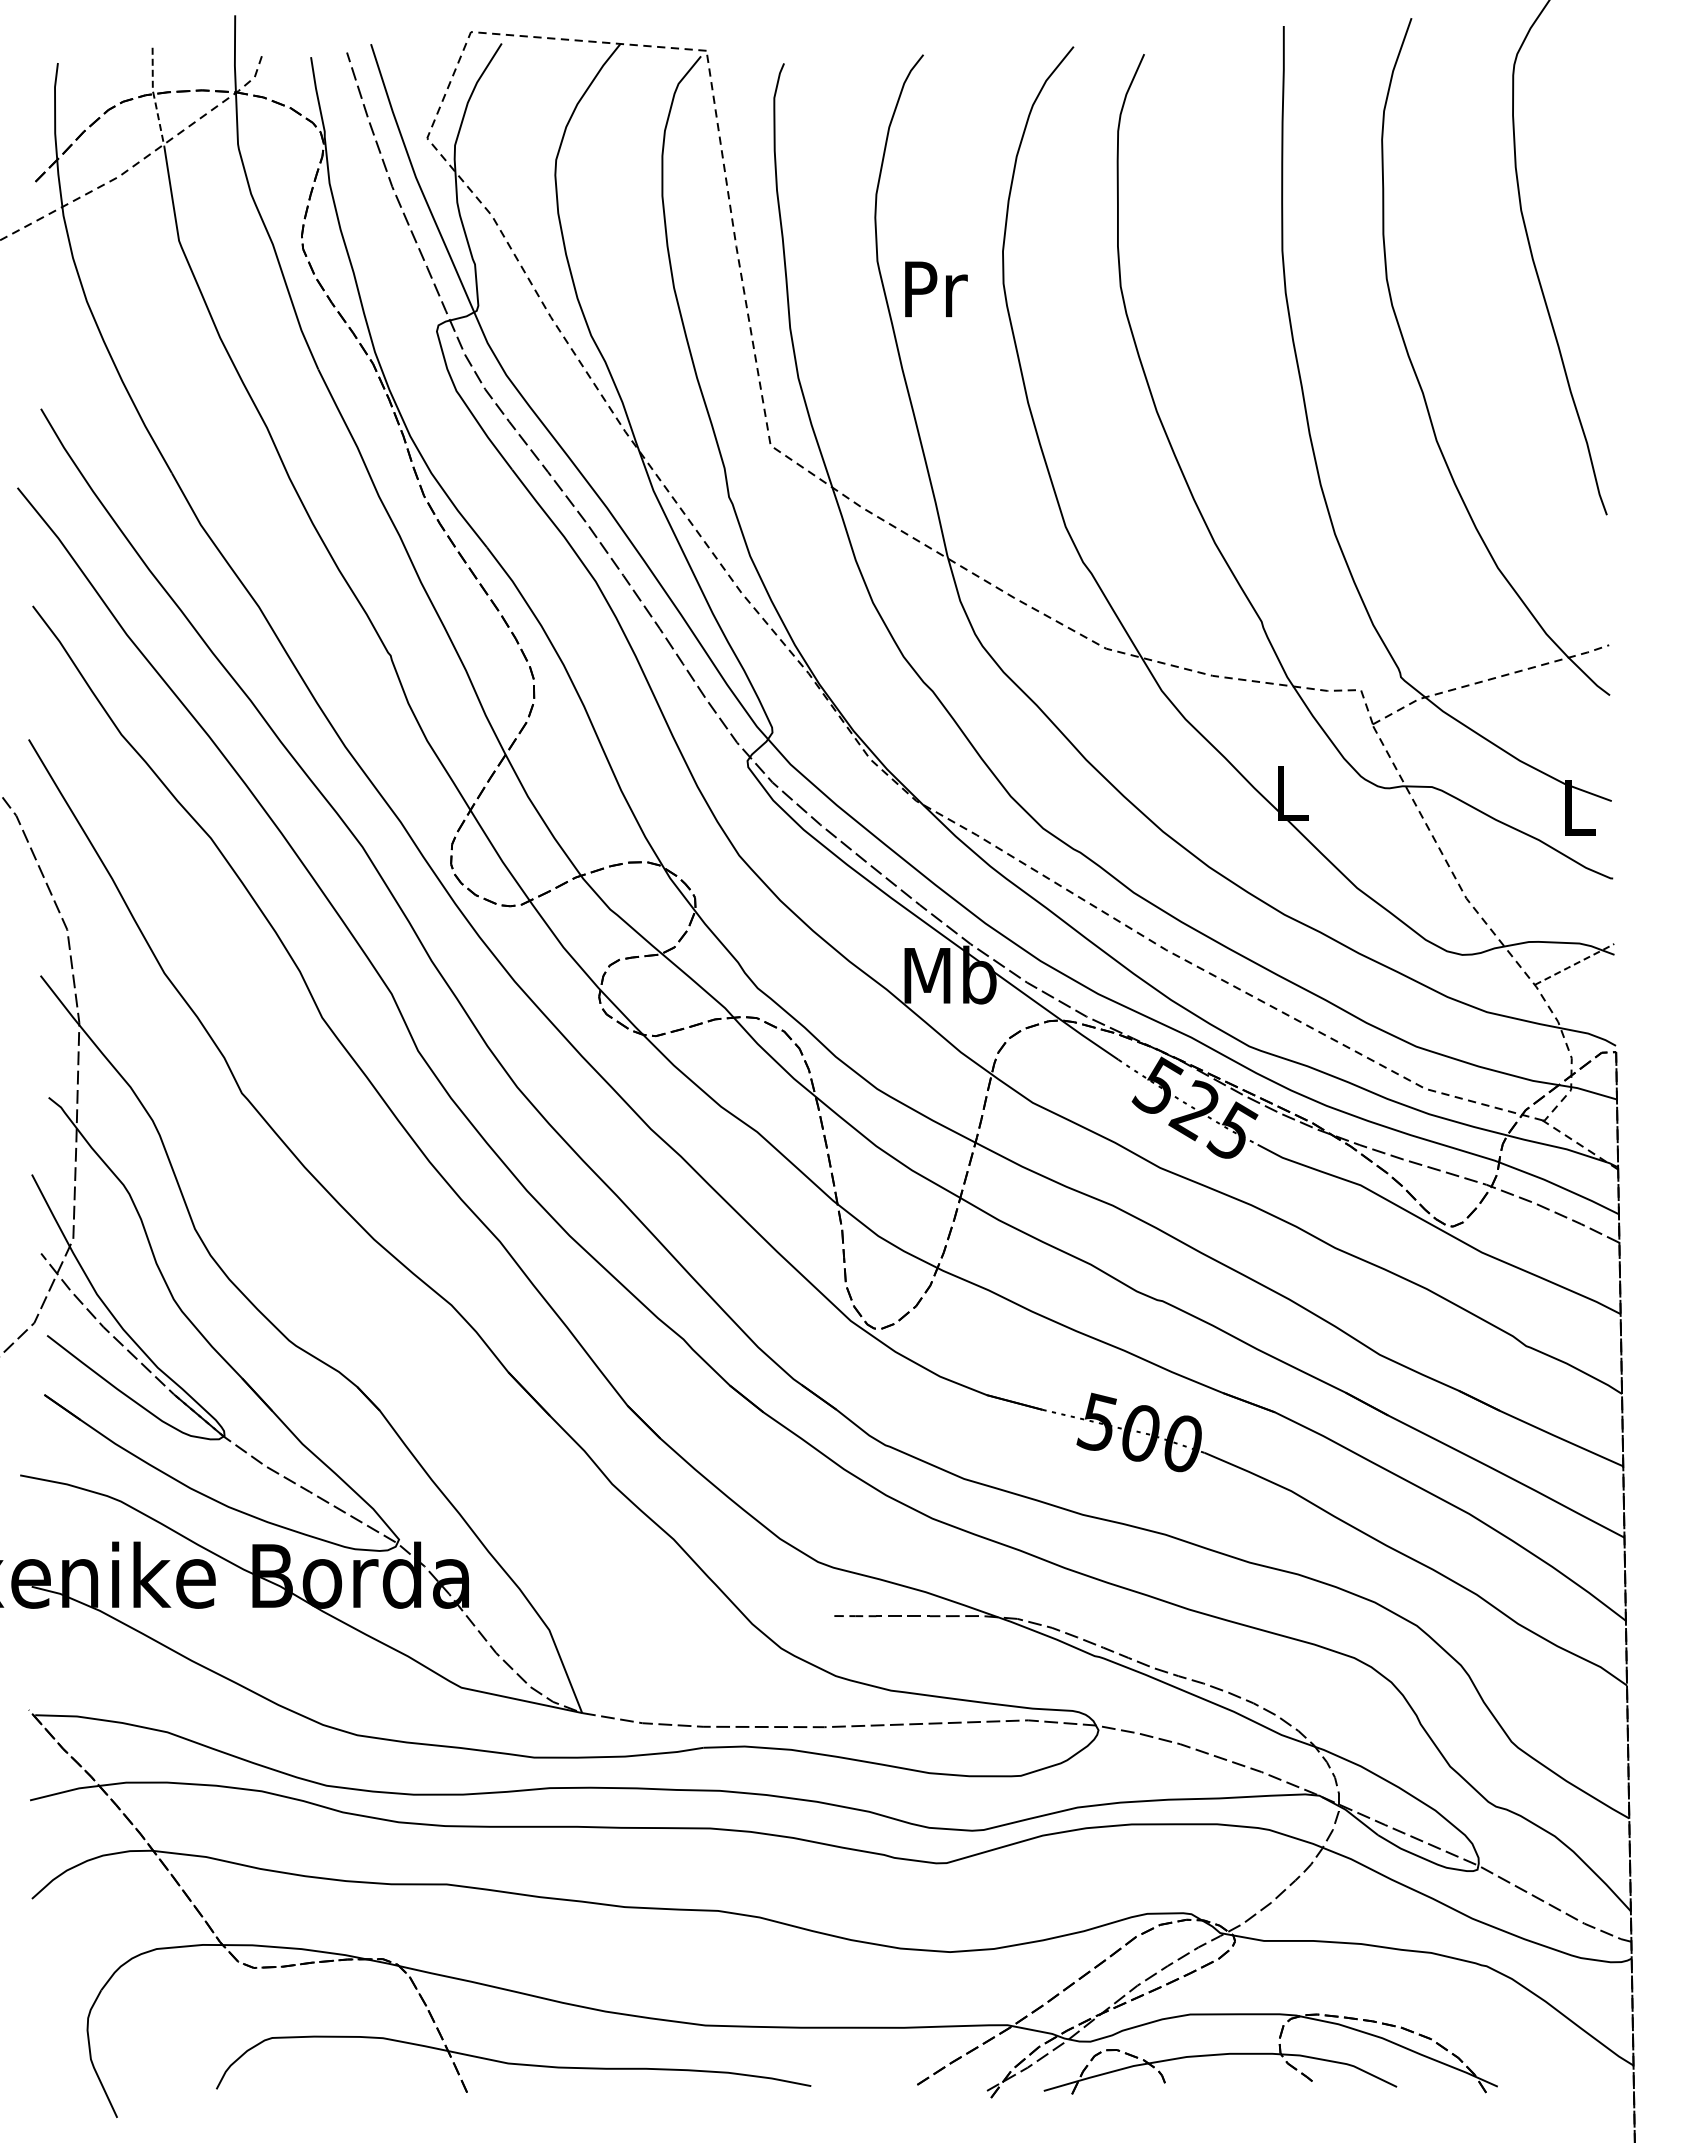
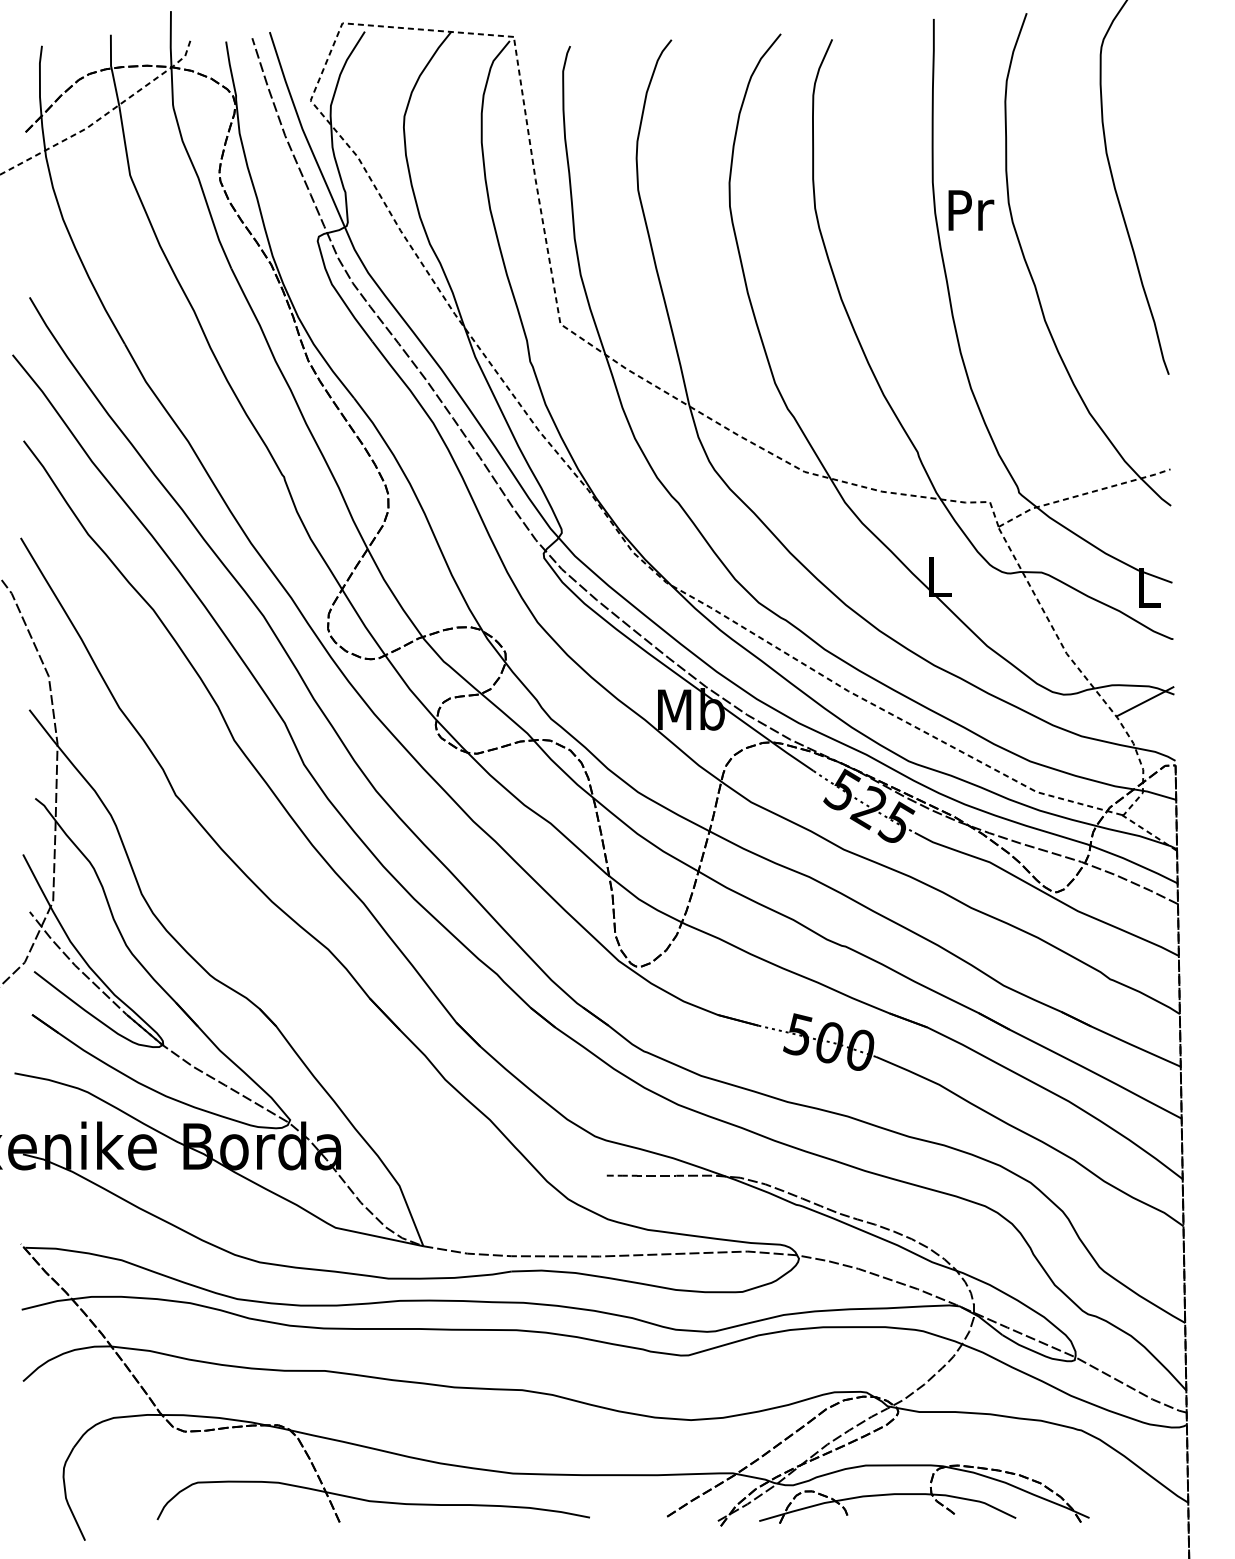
line: (154, 97) -> (112, 70), dashed -> solid
text: (936, 289) -> (971, 210), moved
line: (1575, 964) -> (1146, 701), dashed -> solid

